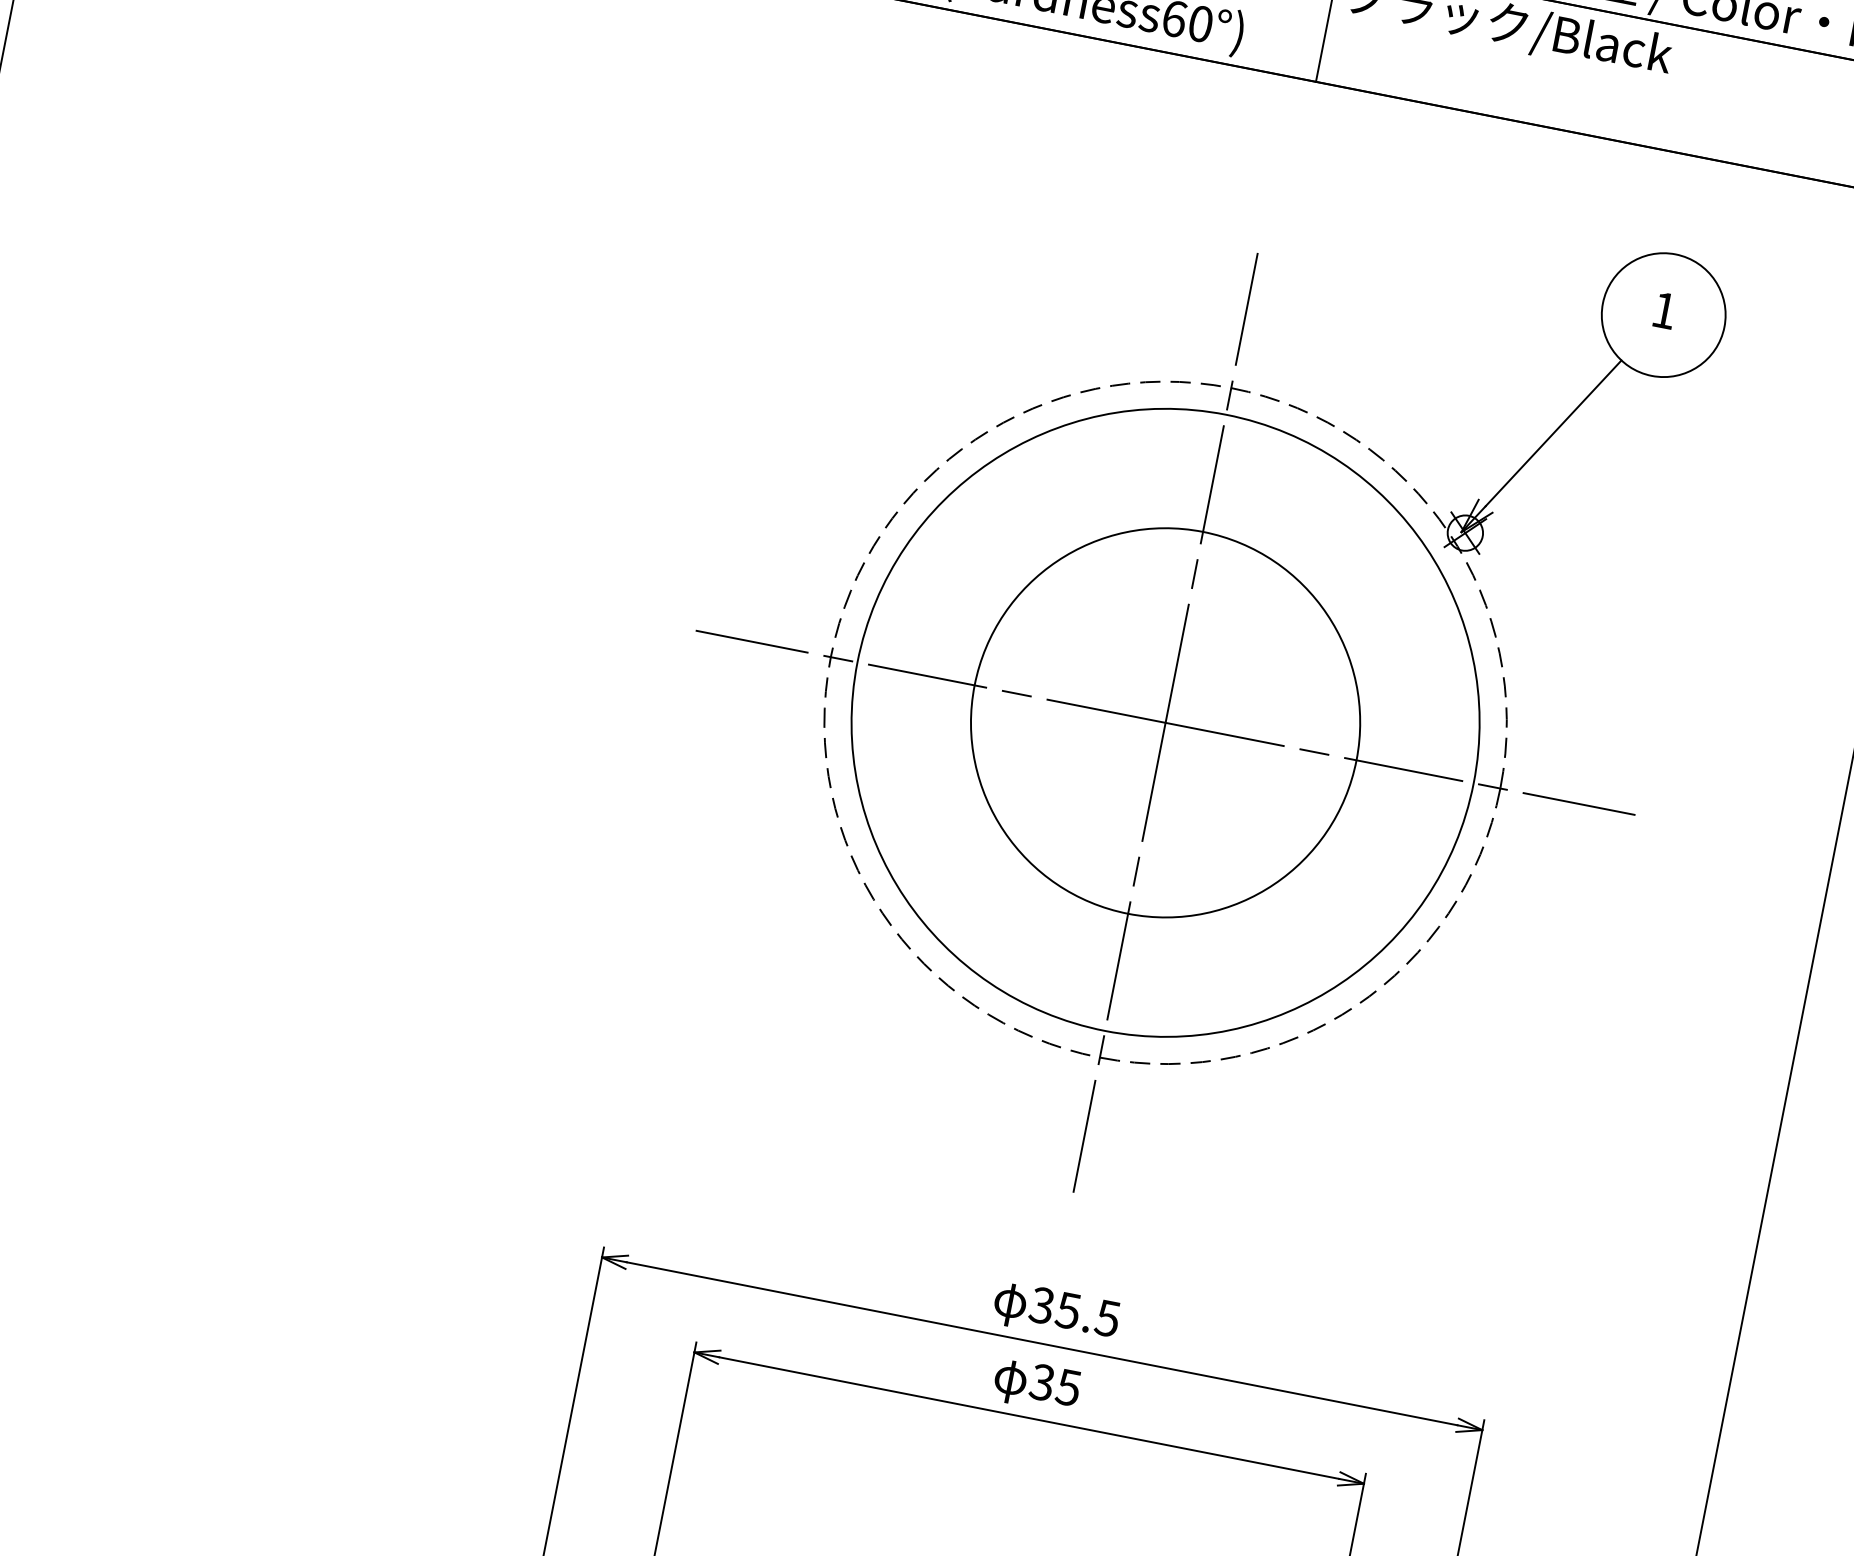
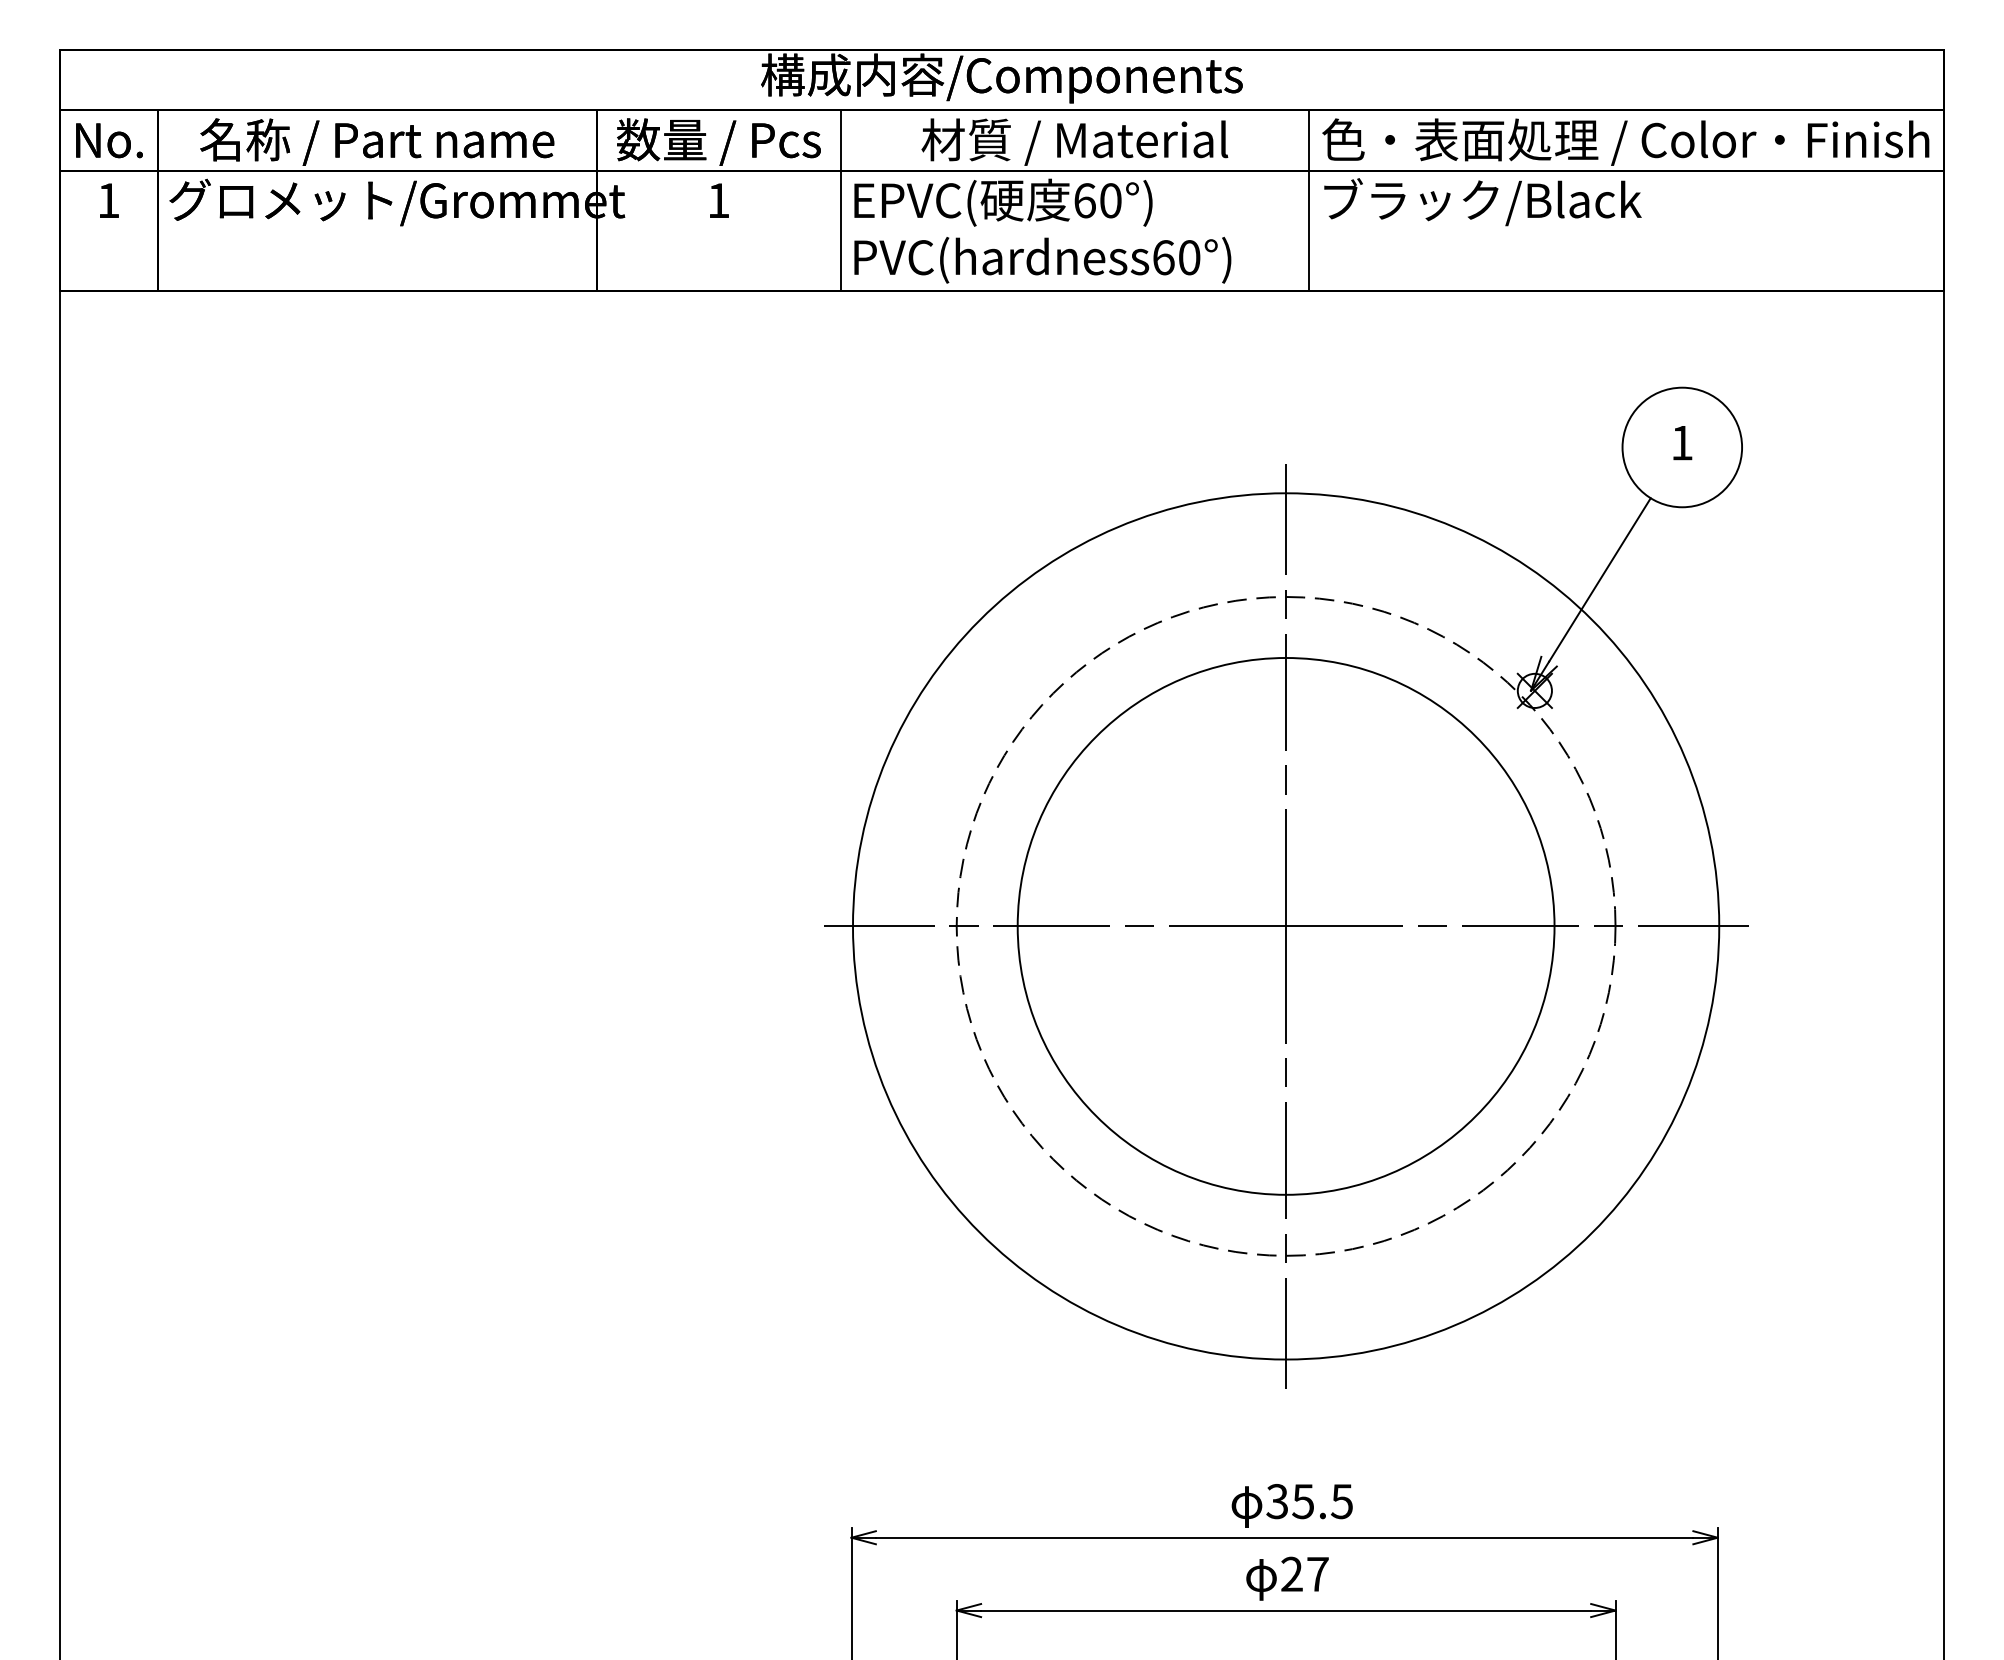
circle: (1164, 722) -> (1285, 926), size x1.43
circle: (1165, 723) -> (1286, 926), size x1.43
text: (1055, 1384) -> (1304, 1573), 35 -> 27

